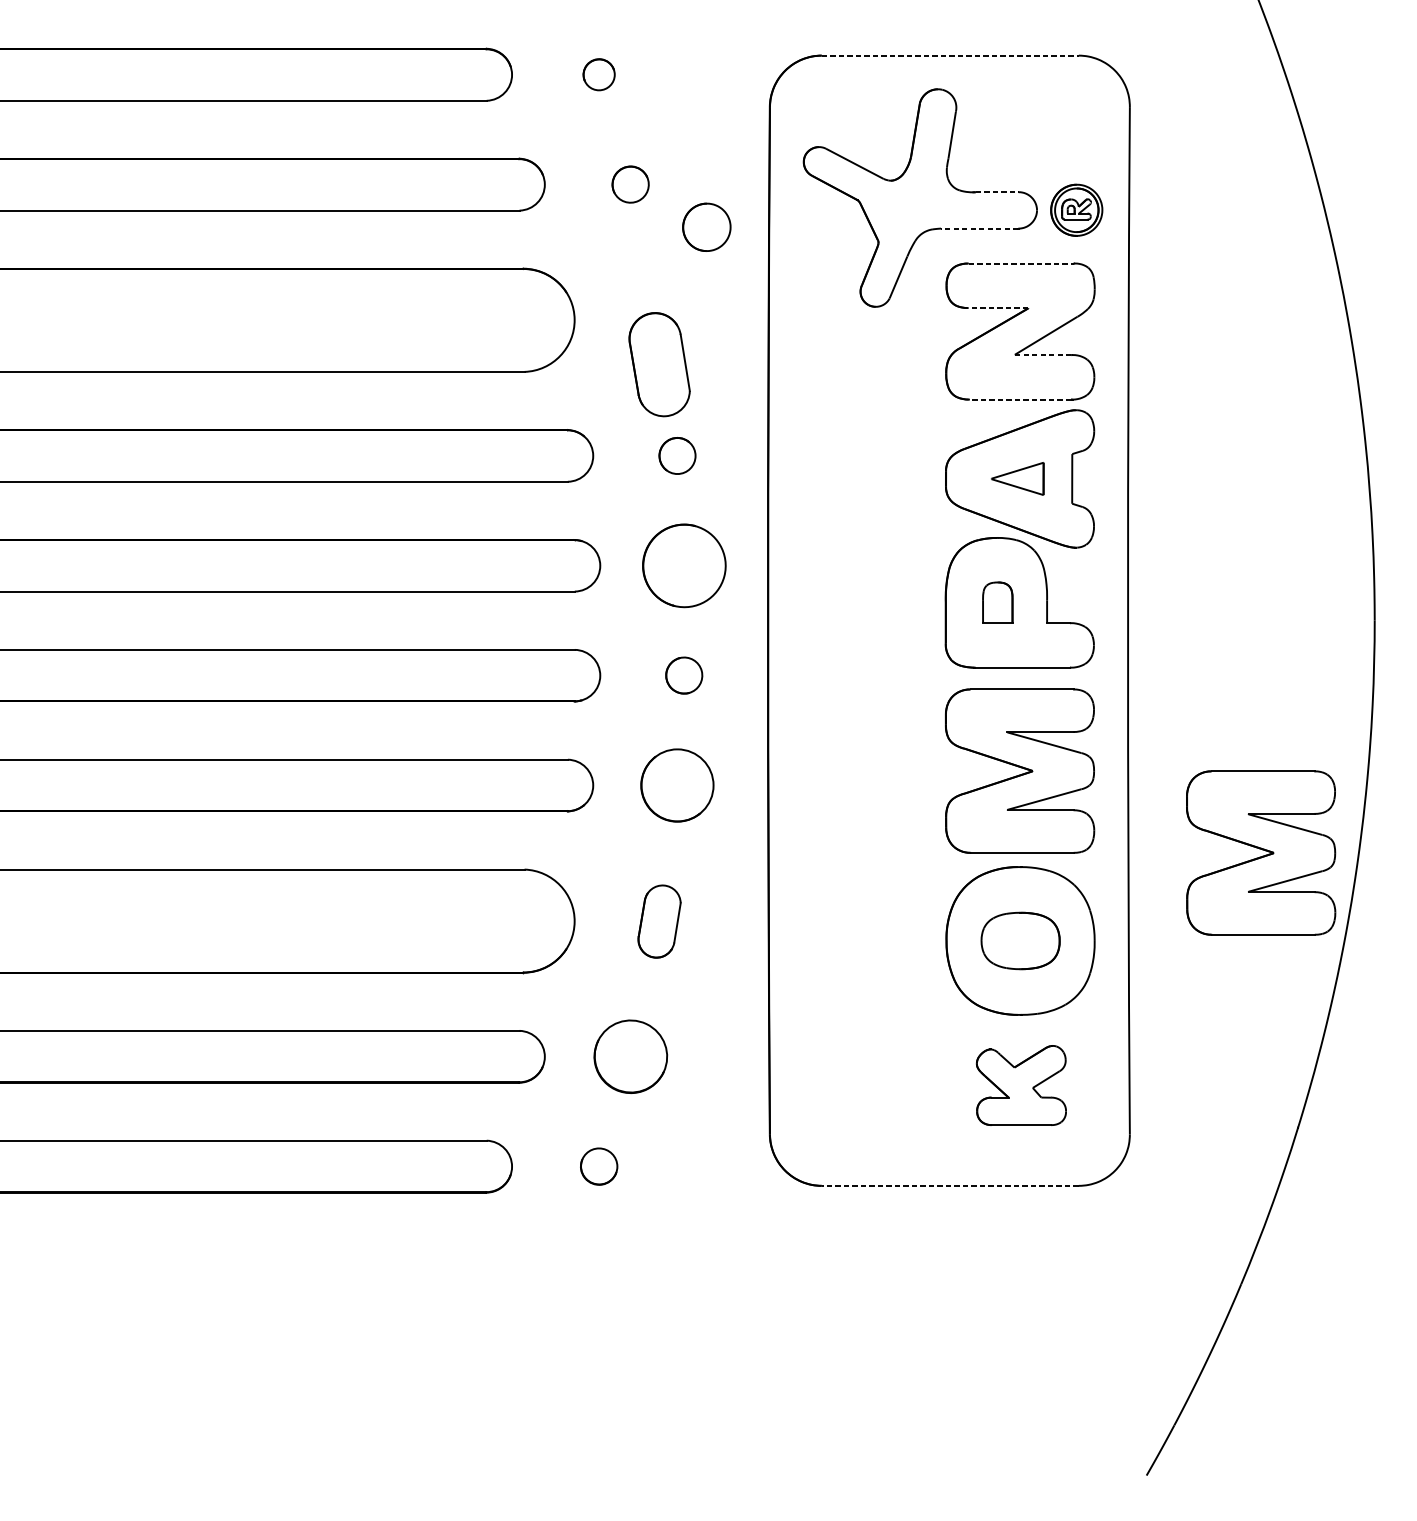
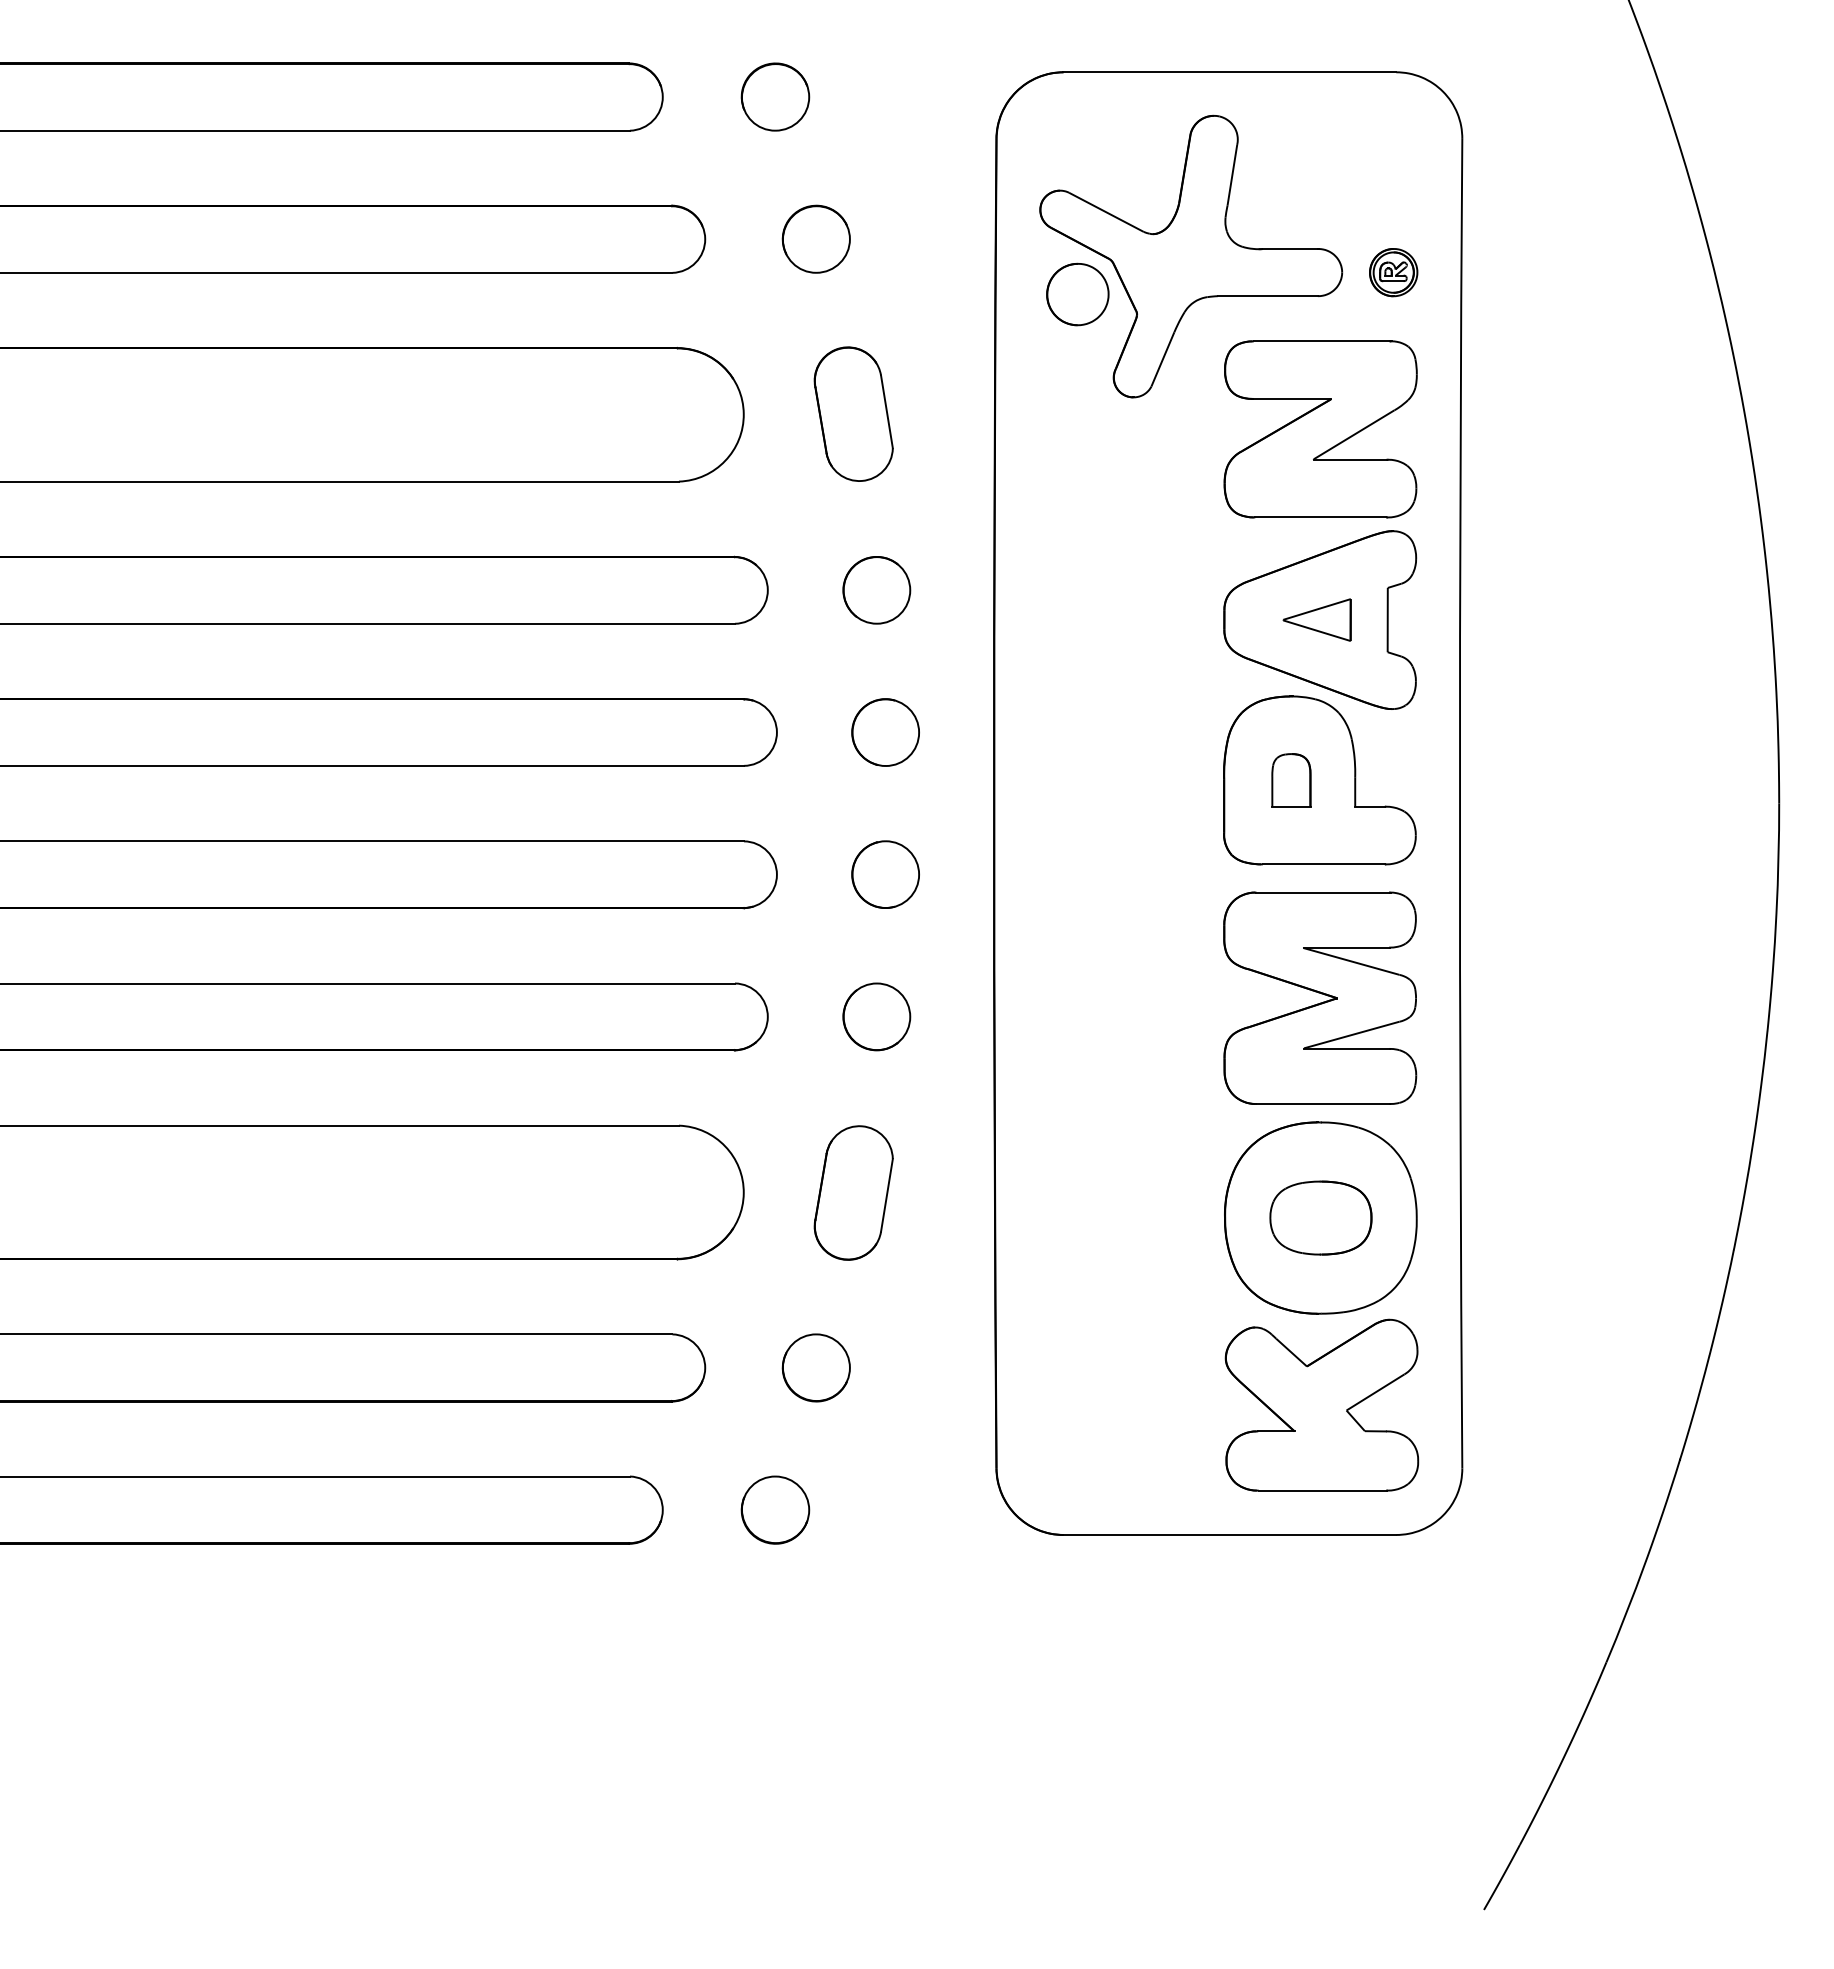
line: (950, 55) -> (1230, 72), dashed -> solid
part: (599, 74) -> (775, 96), size x1.67
part: (630, 184) -> (815, 238), size x1.43
line: (997, 192) -> (1290, 249), dashed -> solid
part: (1076, 210) -> (1393, 272), size x0.71
part: (706, 227) -> (1077, 294), moved
line: (979, 228) -> (1267, 296), dashed -> solid
line: (1021, 263) -> (1321, 341), dashed -> solid
line: (998, 307) -> (1292, 398), dashed -> solid
line: (1043, 354) -> (1350, 459), dashed -> solid
part: (659, 364) -> (853, 413), moved
line: (1020, 399) -> (1320, 517), dashed -> solid
part: (677, 456) -> (876, 590), size x1.43
part: (684, 565) -> (885, 732), size x0.62
part: (684, 675) -> (885, 874), size x1.43
part: (677, 785) -> (876, 1016), size x0.71
part: (1261, 852) -> (1632, 1103), removed
part: (659, 921) -> (853, 1192), size x1.43
part: (630, 1056) -> (815, 1367), size x0.71
part: (1021, 1085) -> (1321, 1404), size x1.67
part: (599, 1166) -> (775, 1509), size x1.43
line: (949, 1185) -> (1229, 1534), dashed -> solid

